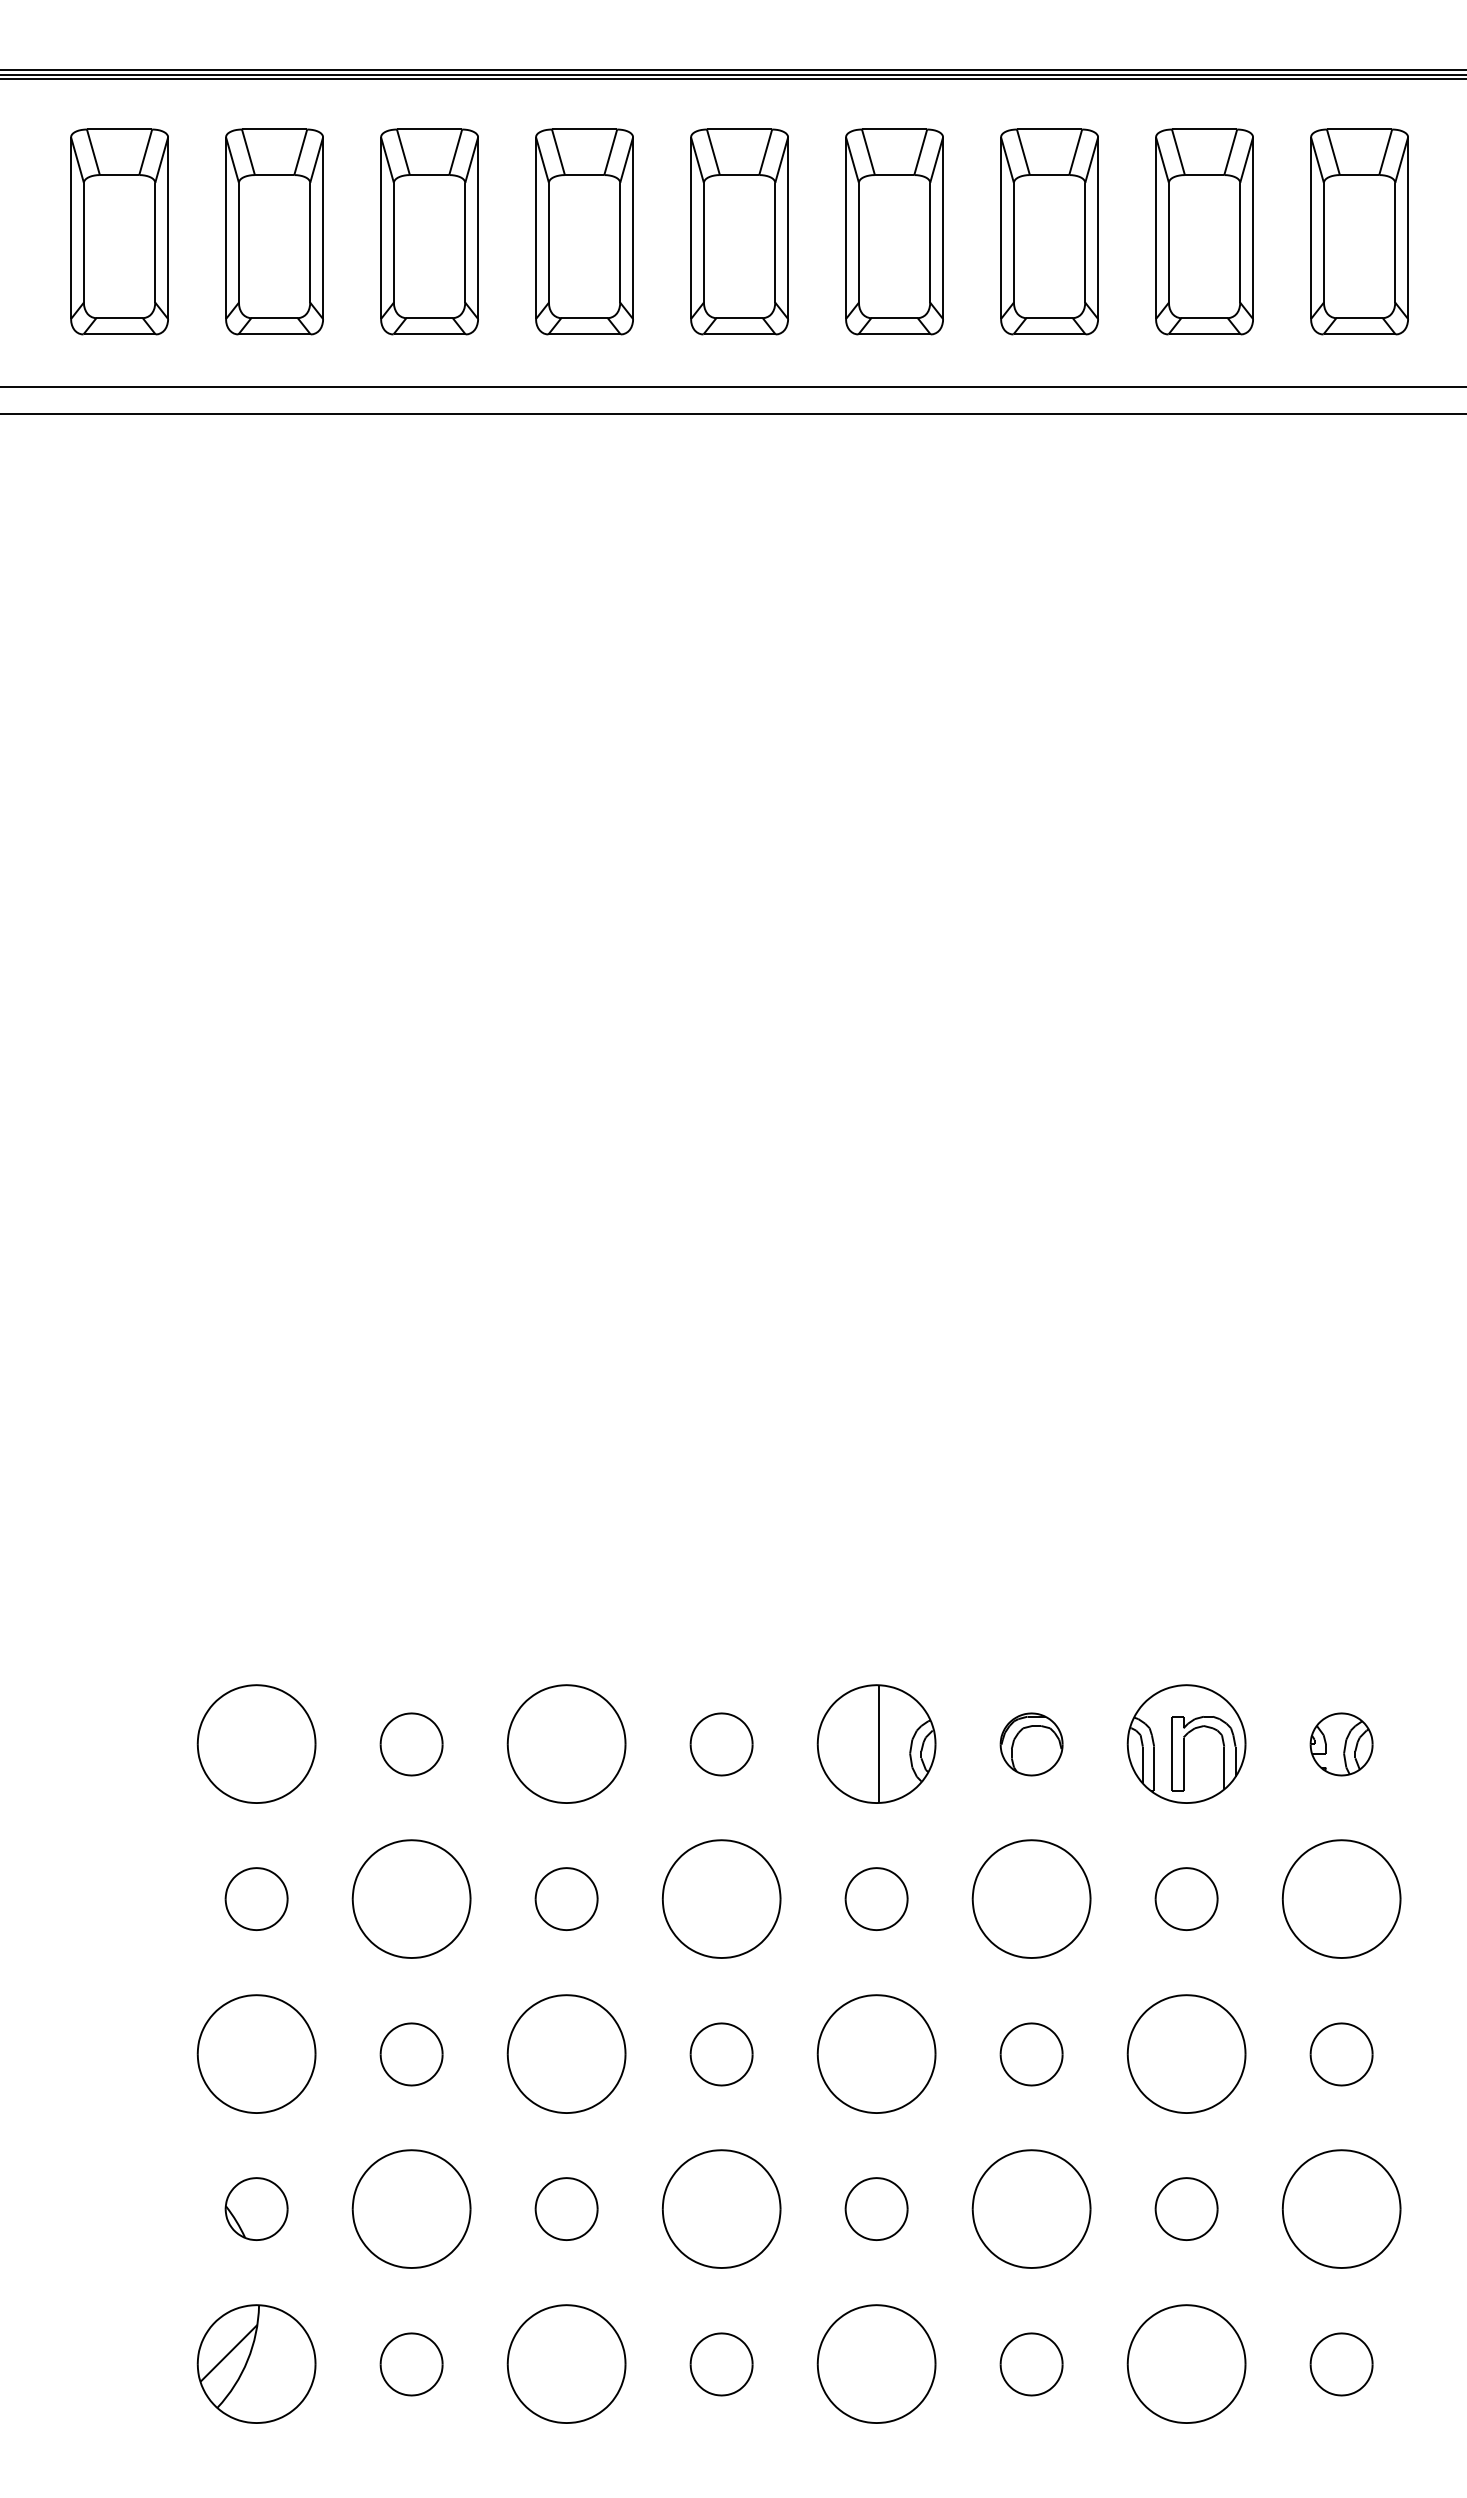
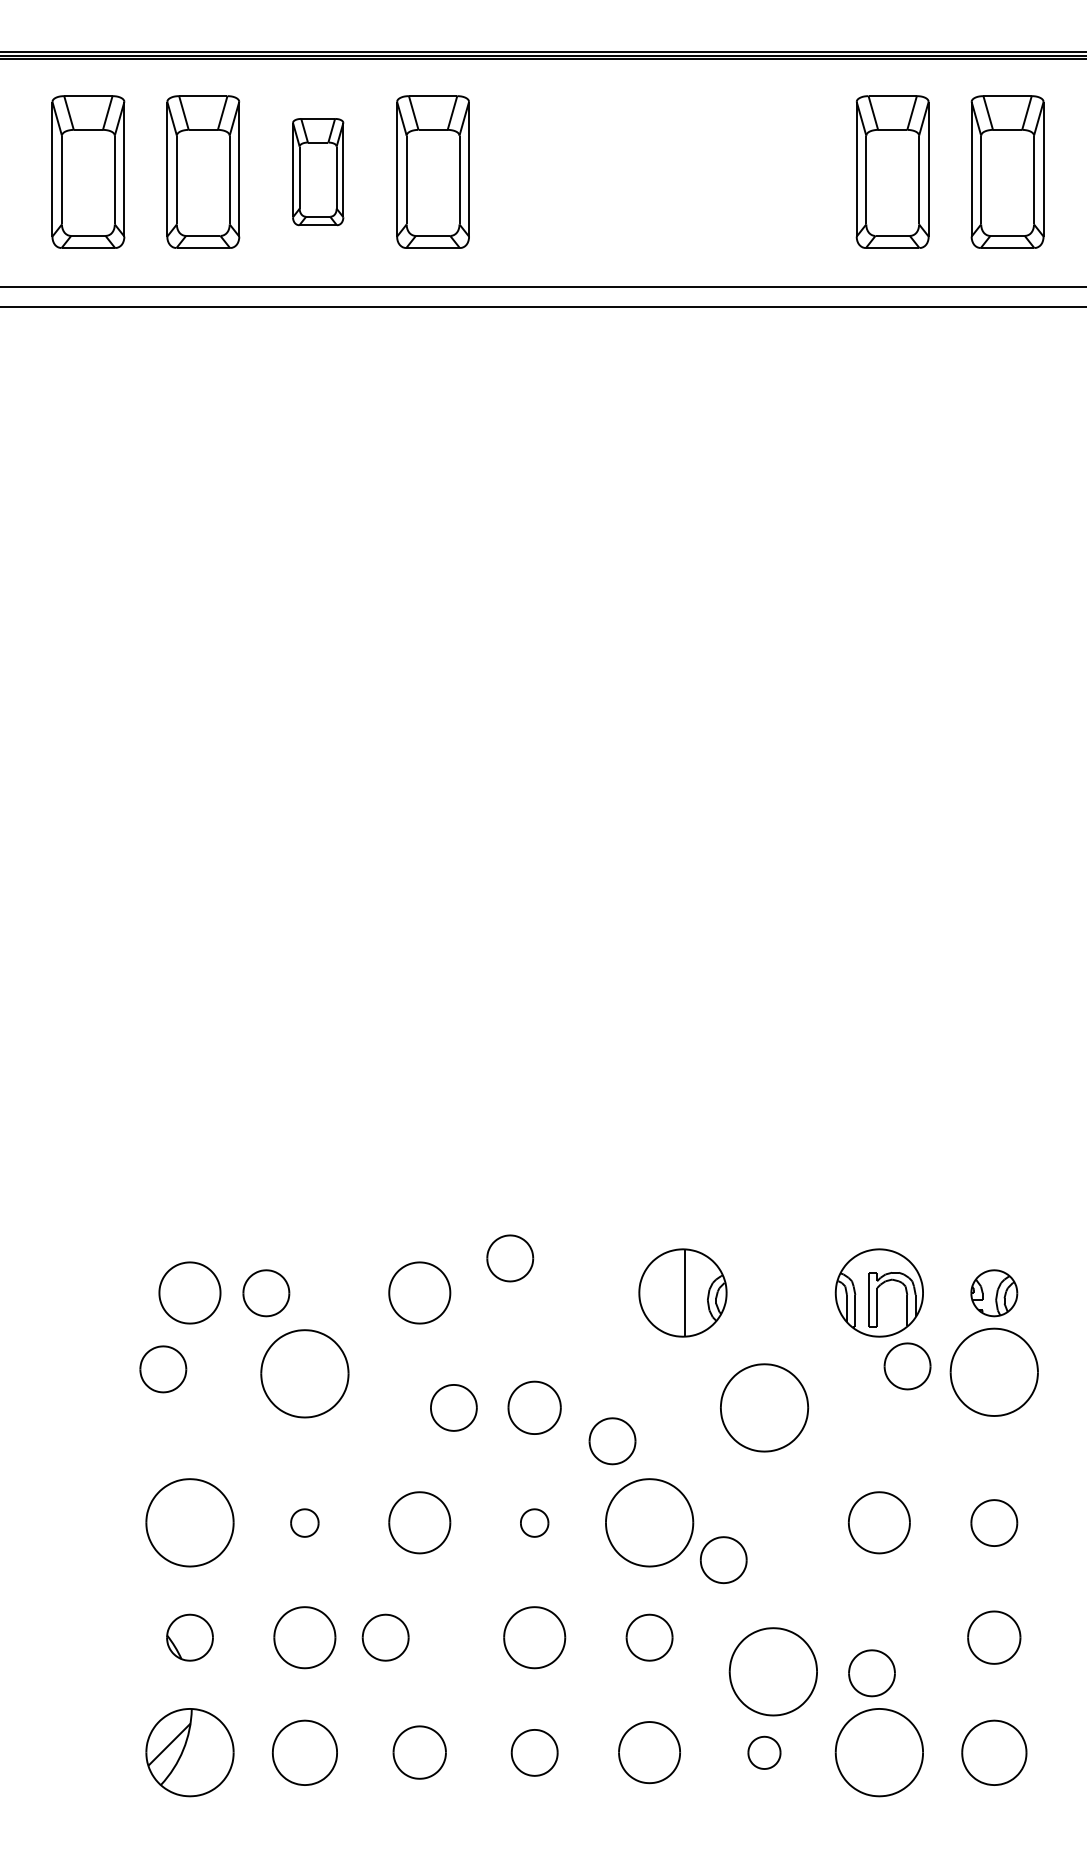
part: (429, 231) -> (318, 171), size x0.7
part: (739, 231) -> (547, 171), removed
part: (894, 231) -> (662, 171), removed
part: (1049, 231) -> (777, 171), removed
part: (256, 1743) -> (189, 1292), size x0.7
part: (566, 1743) -> (419, 1292), size x0.7
part: (876, 1743) -> (682, 1292), moved
part: (411, 1744) -> (266, 1293), moved
part: (721, 1744) -> (510, 1258), moved
part: (1031, 1744) -> (764, 1293), removed
part: (256, 1898) -> (163, 1368), moved
part: (411, 1898) -> (304, 1373), moved
part: (566, 1898) -> (453, 1407), moved
part: (721, 1898) -> (534, 1407), size x0.6
part: (876, 1898) -> (612, 1440), moved
part: (1186, 1898) -> (907, 1365), moved
part: (1341, 1898) -> (994, 1371), moved
part: (566, 2053) -> (419, 1522), size x0.7
part: (1186, 2053) -> (879, 1522), size x0.7
part: (411, 2054) -> (304, 1523), size x0.6
part: (721, 2054) -> (534, 1523), size x0.6
part: (1031, 2054) -> (723, 1560), moved
part: (411, 2208) -> (304, 1637), size x0.7
part: (566, 2208) -> (385, 1637), moved
part: (721, 2208) -> (534, 1637), size x0.7
part: (1031, 2208) -> (773, 1671), moved
part: (1186, 2208) -> (871, 1672), moved
part: (1341, 2208) -> (994, 1637), size x0.6
part: (566, 2363) -> (419, 1752), size x0.6
part: (876, 2363) -> (649, 1752), size x0.7
part: (411, 2364) -> (304, 1752), size x1.4
part: (1031, 2364) -> (764, 1752), size x0.7
part: (1341, 2364) -> (994, 1752), size x1.4

